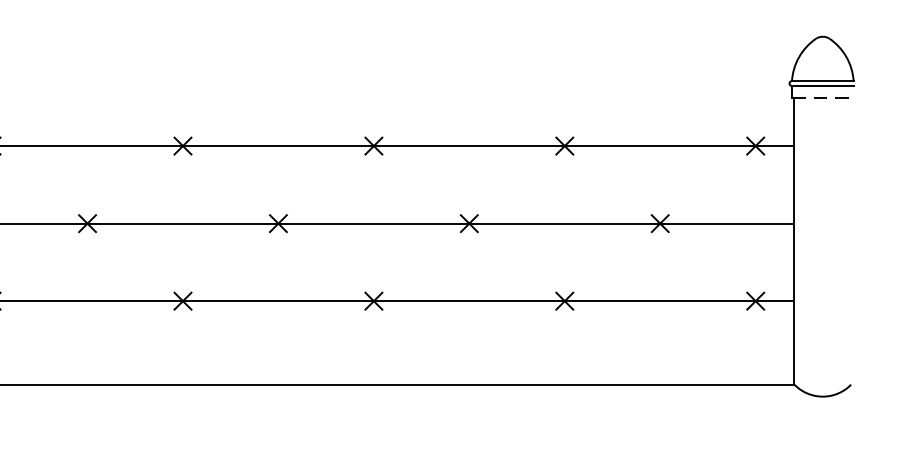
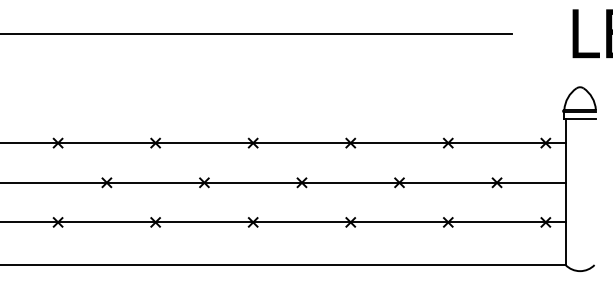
line: (823, 97) -> (580, 118), dashed -> solid

